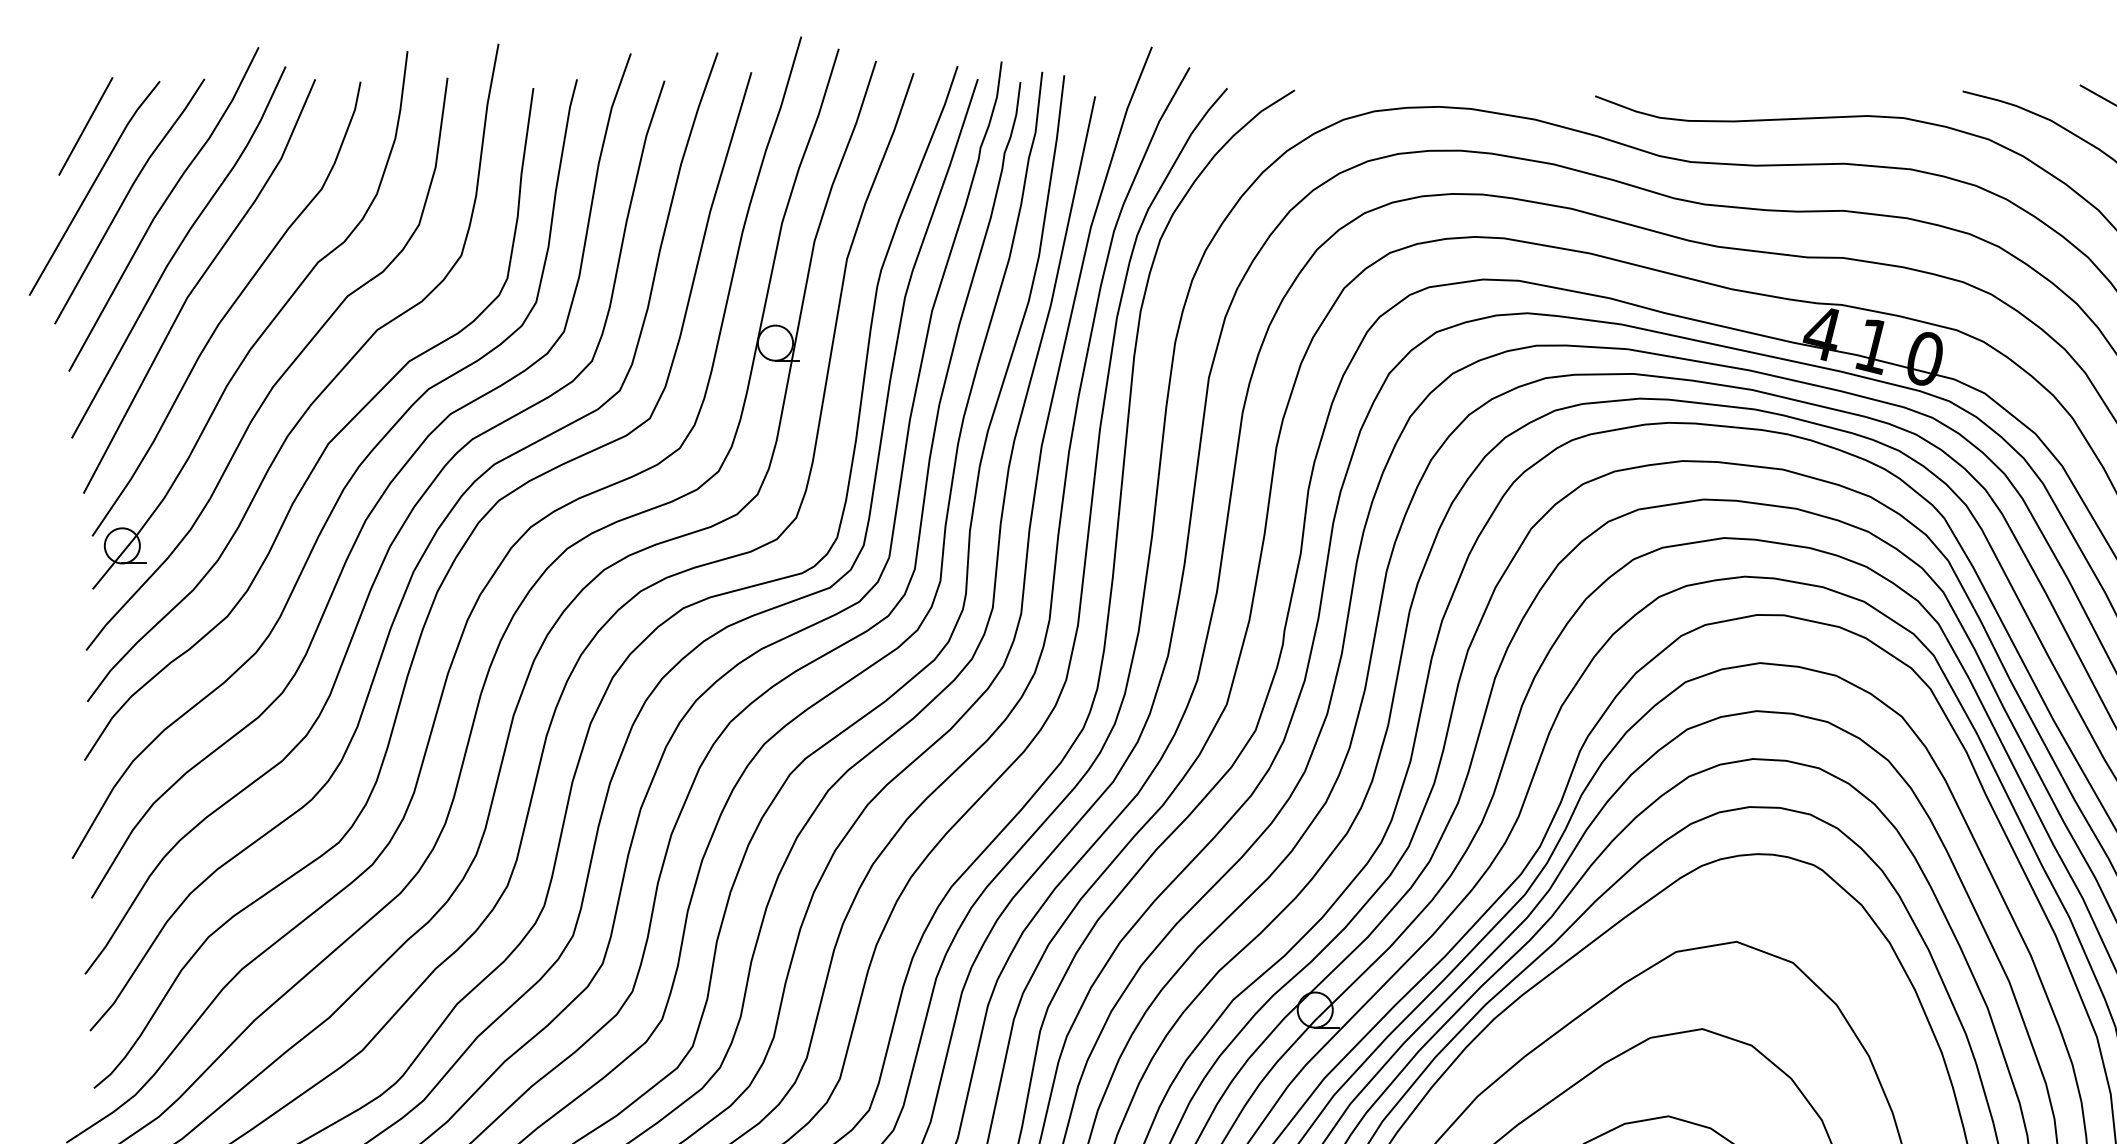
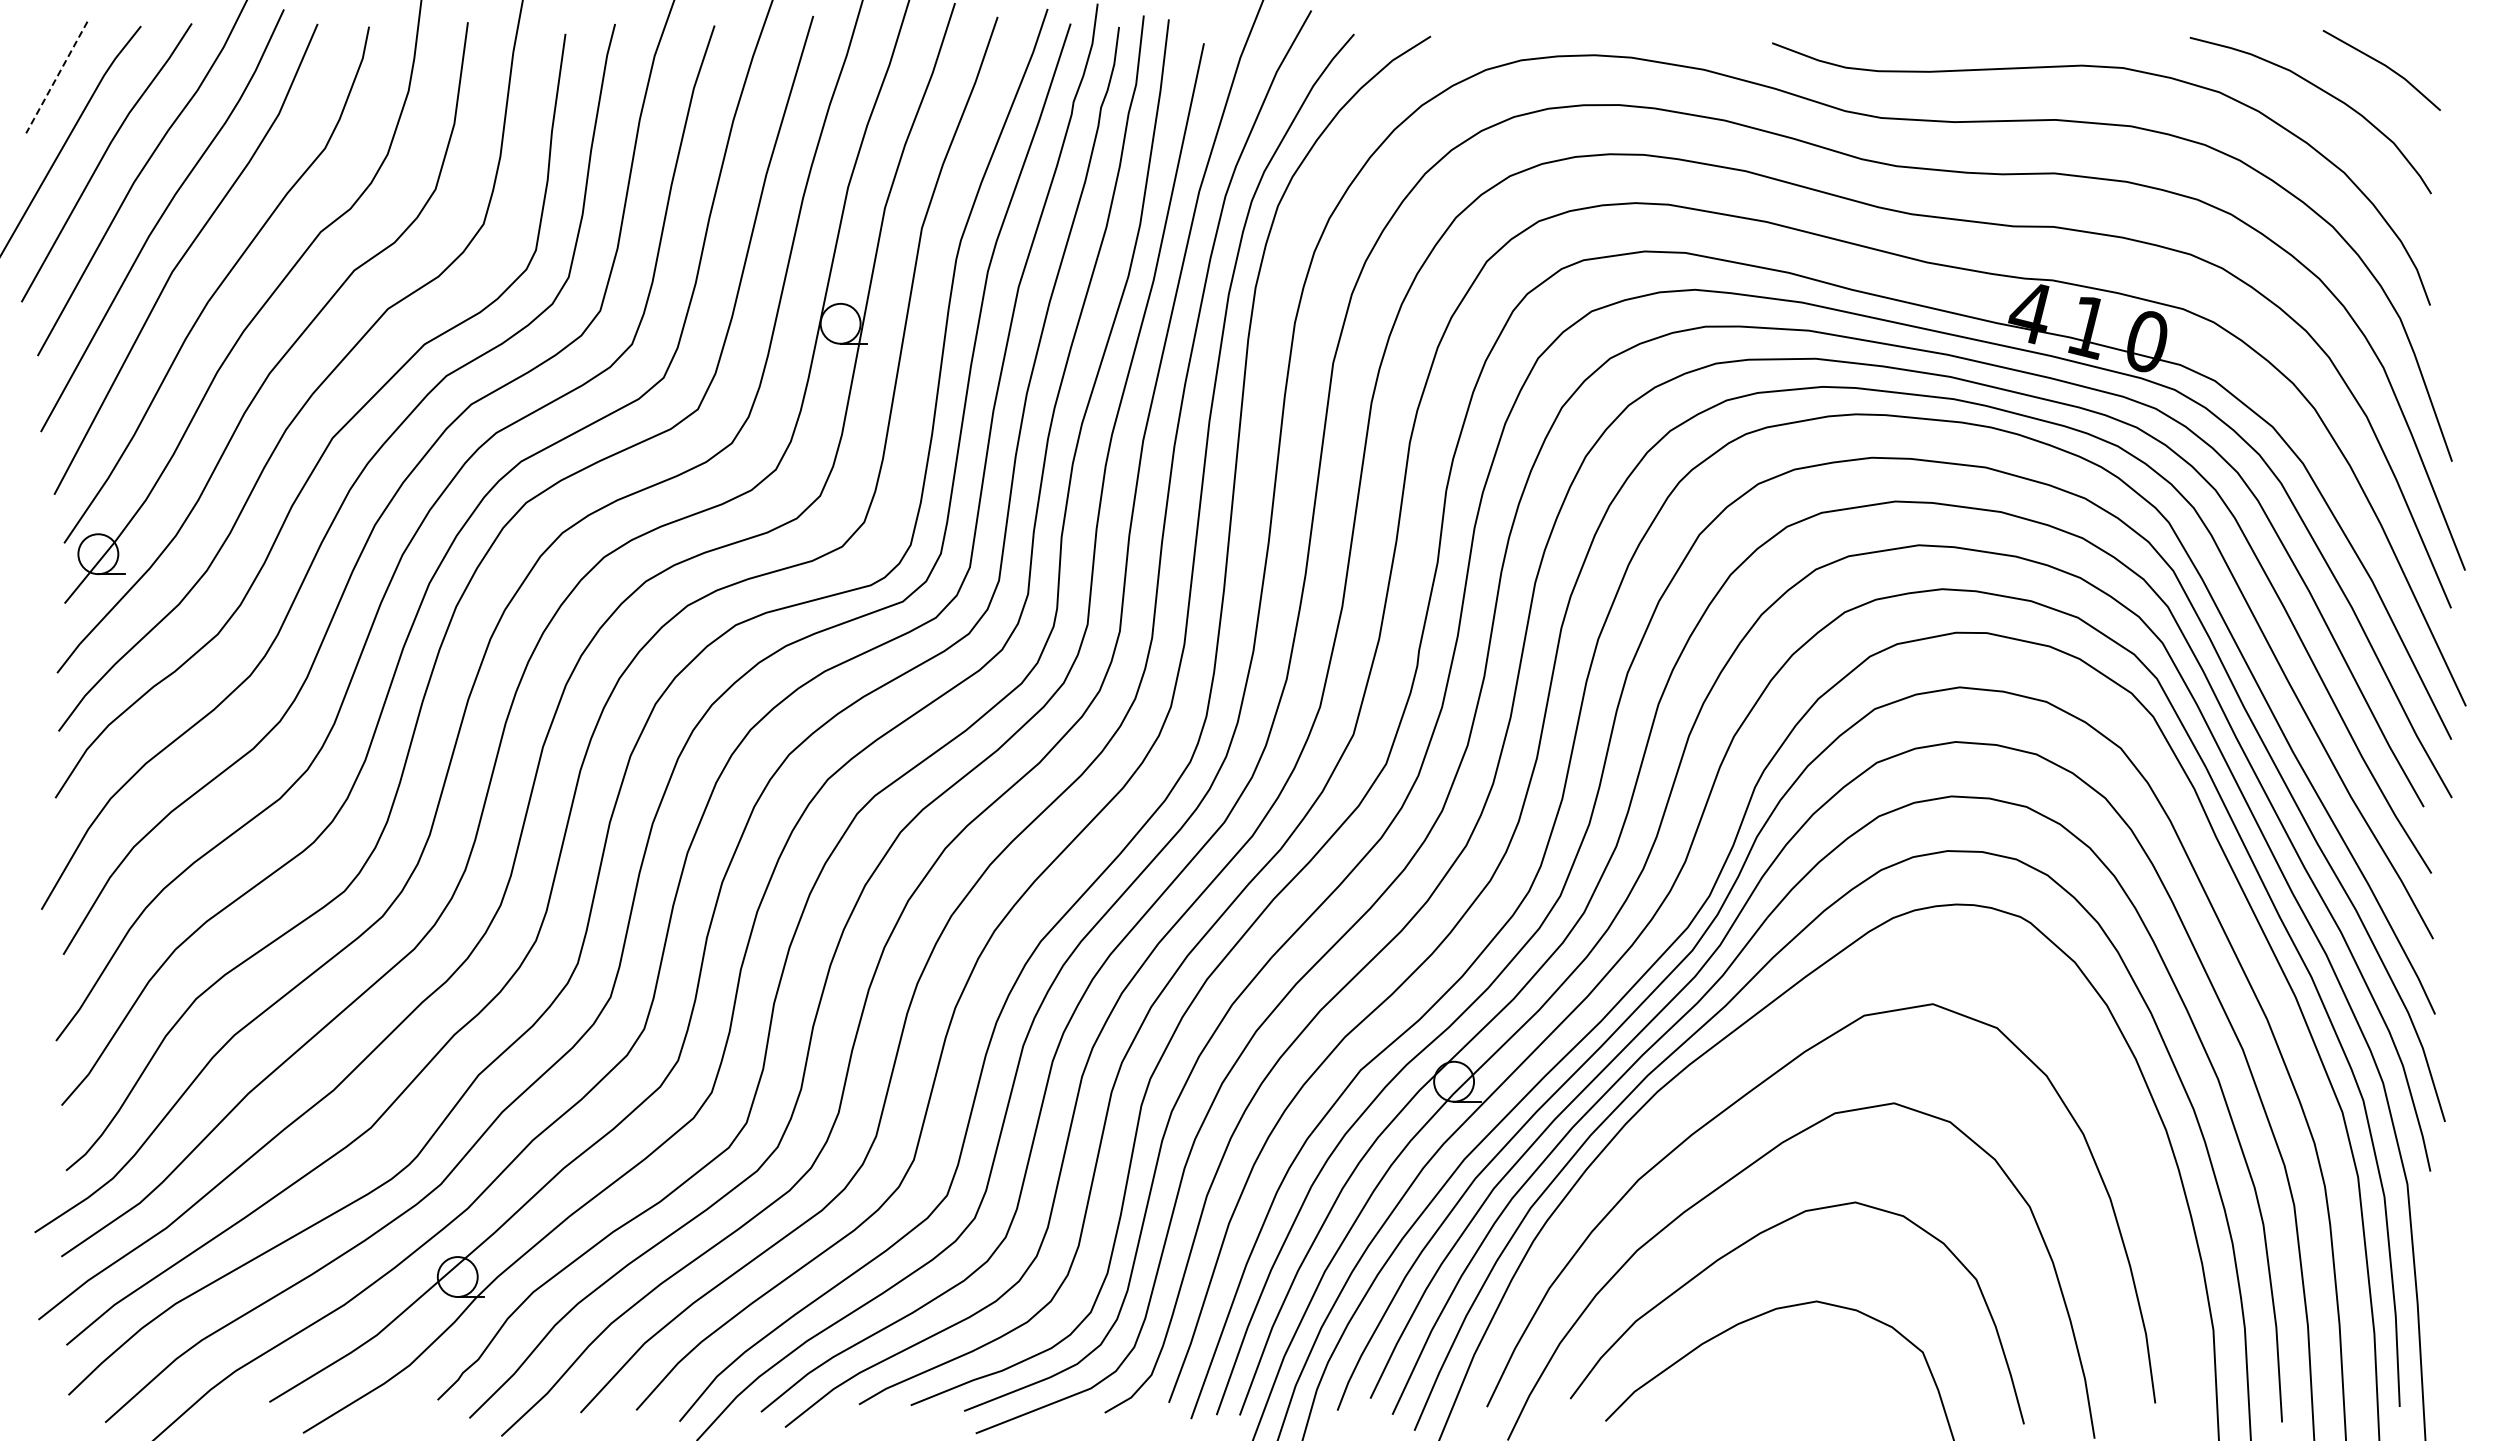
line: (85, 126) -> (56, 77), solid -> dashed

